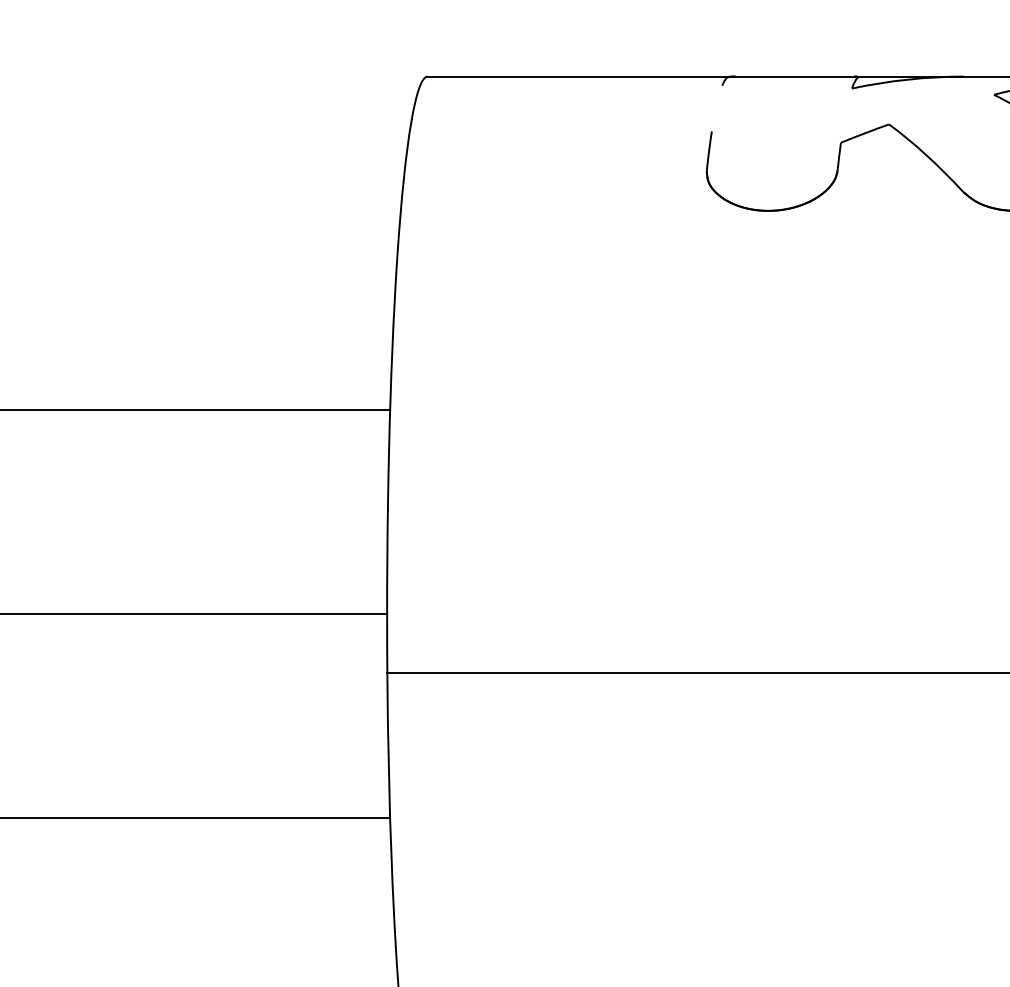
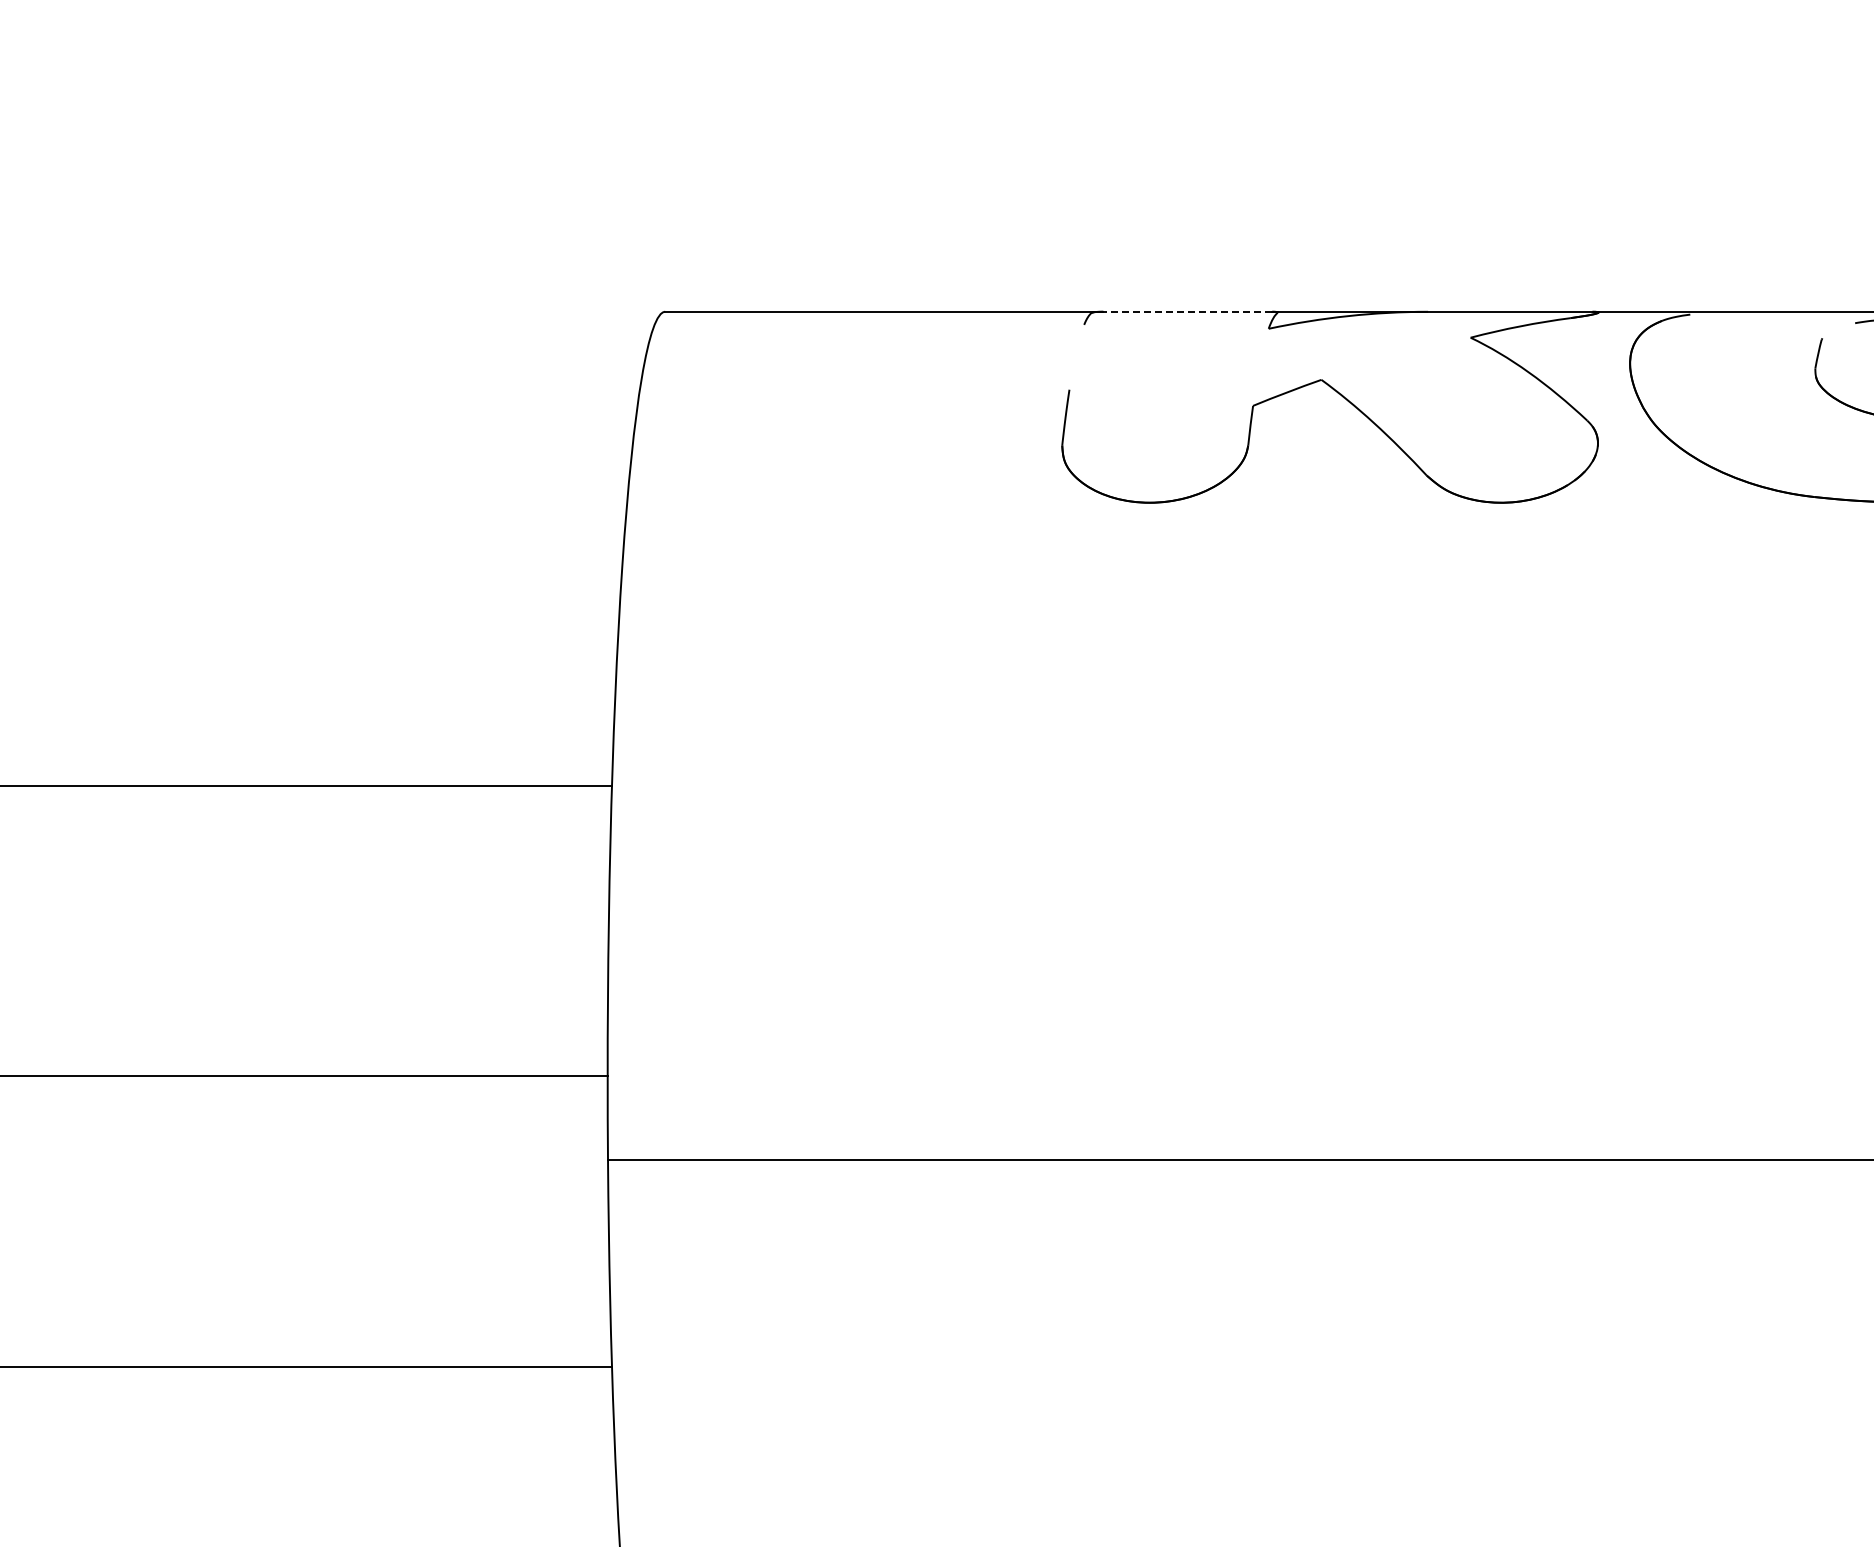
line: (794, 76) -> (1187, 311), solid -> dashed

